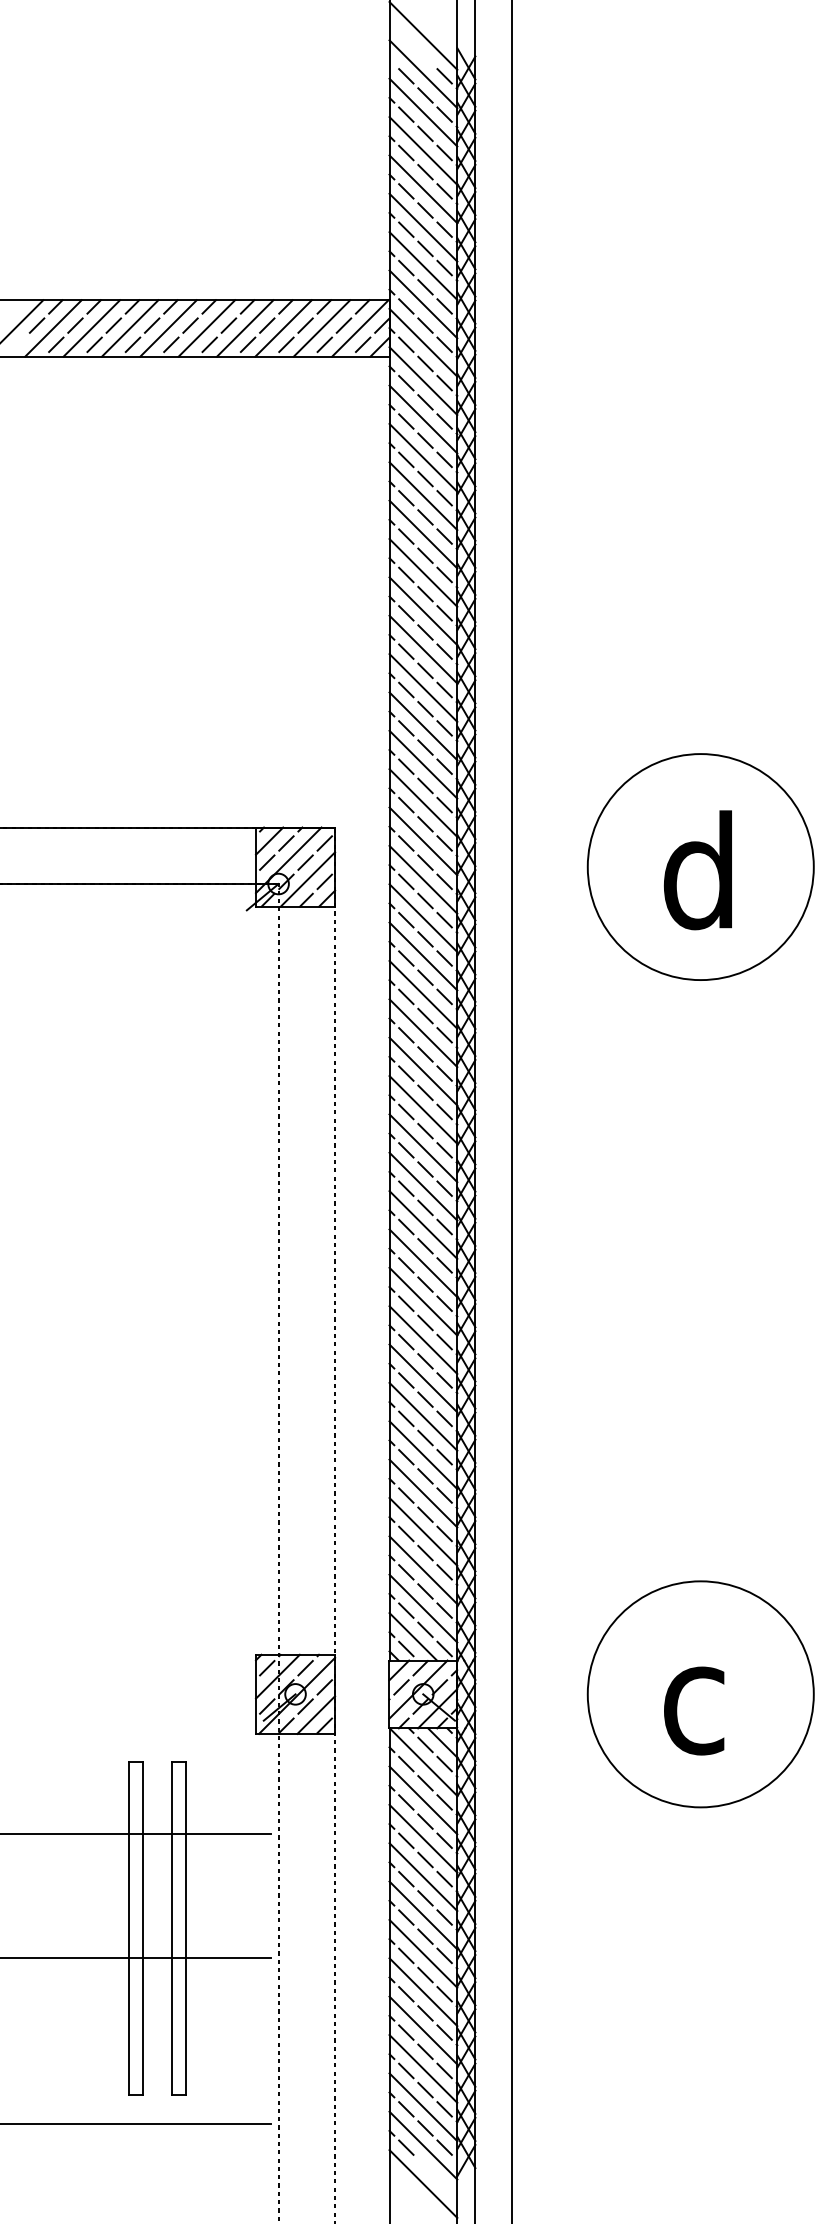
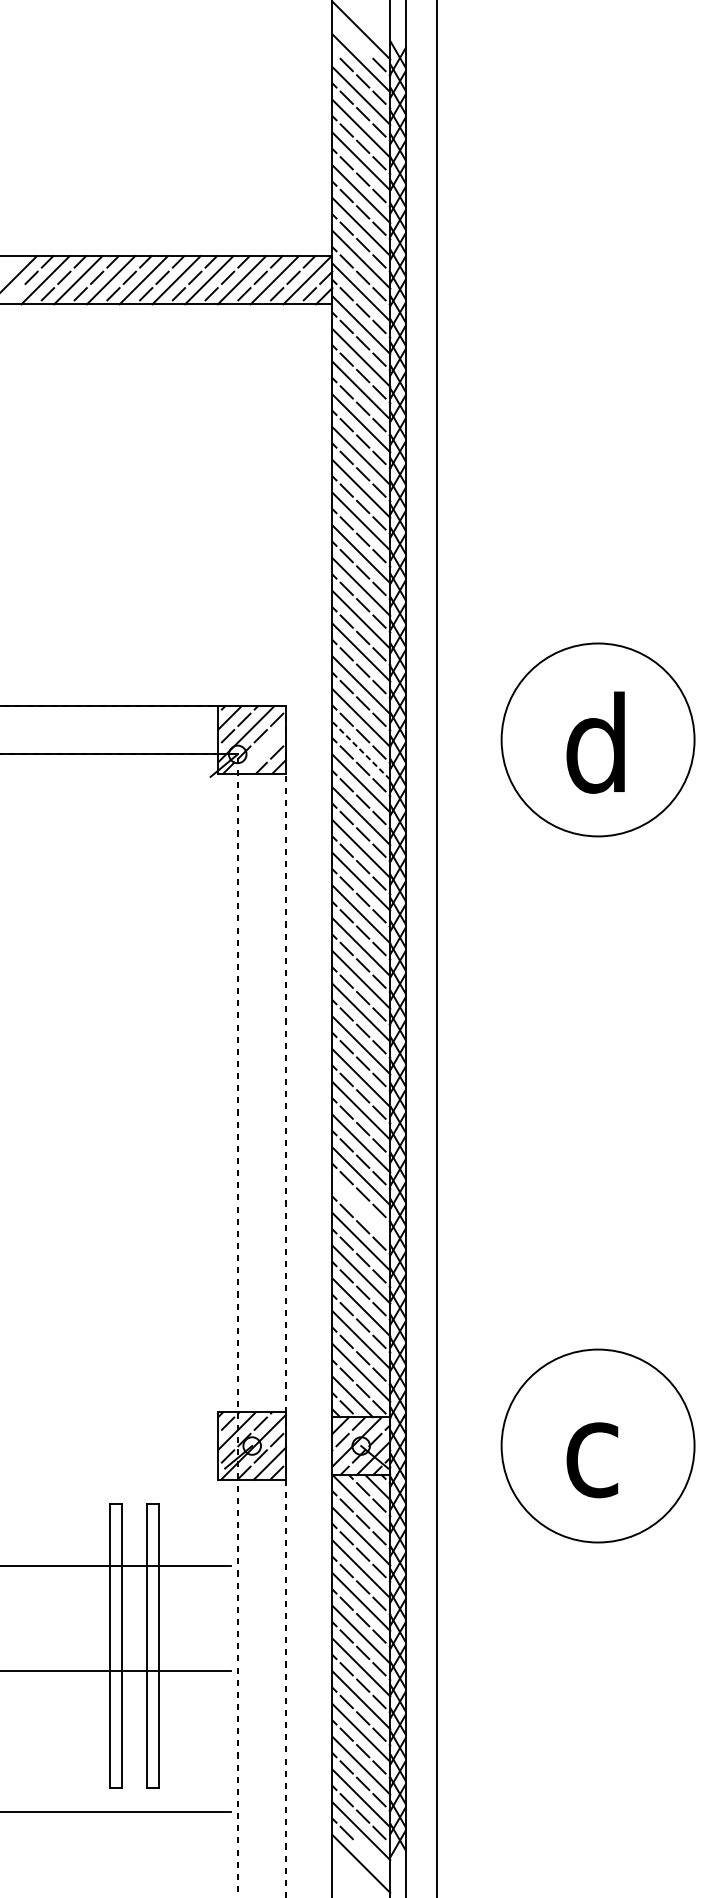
line: (307, 879) -> (262, 750), removed
line: (423, 879) -> (361, 750), solid -> dashed
line: (423, 1416) -> (361, 1208), removed

